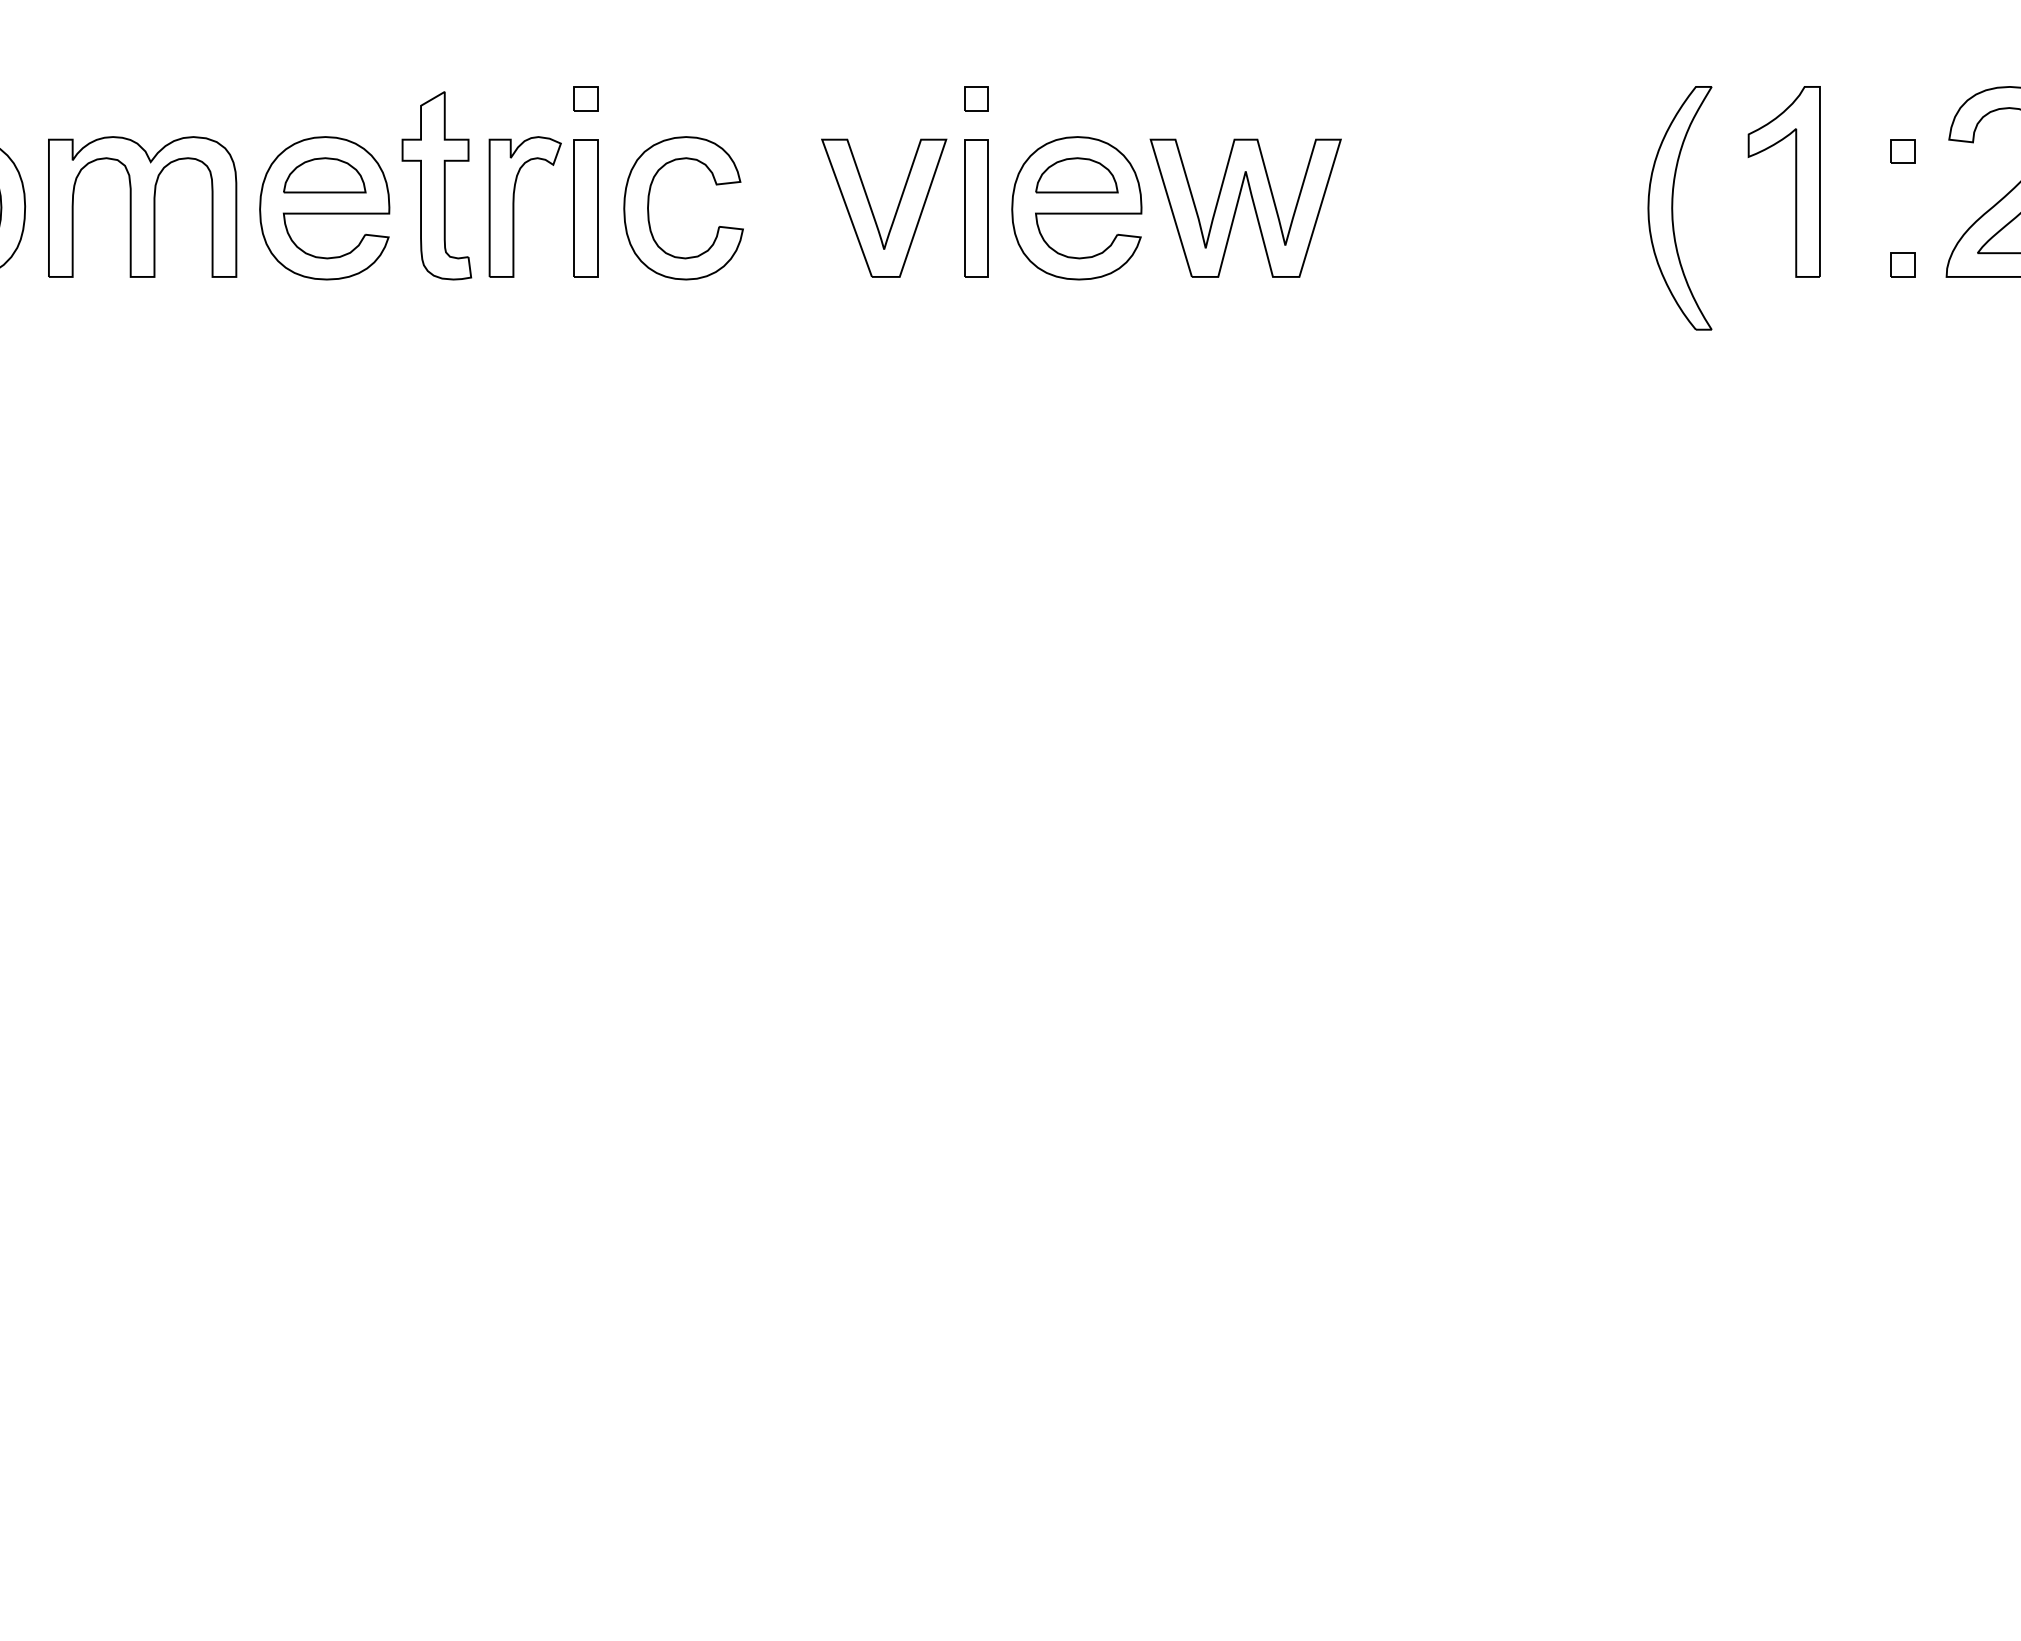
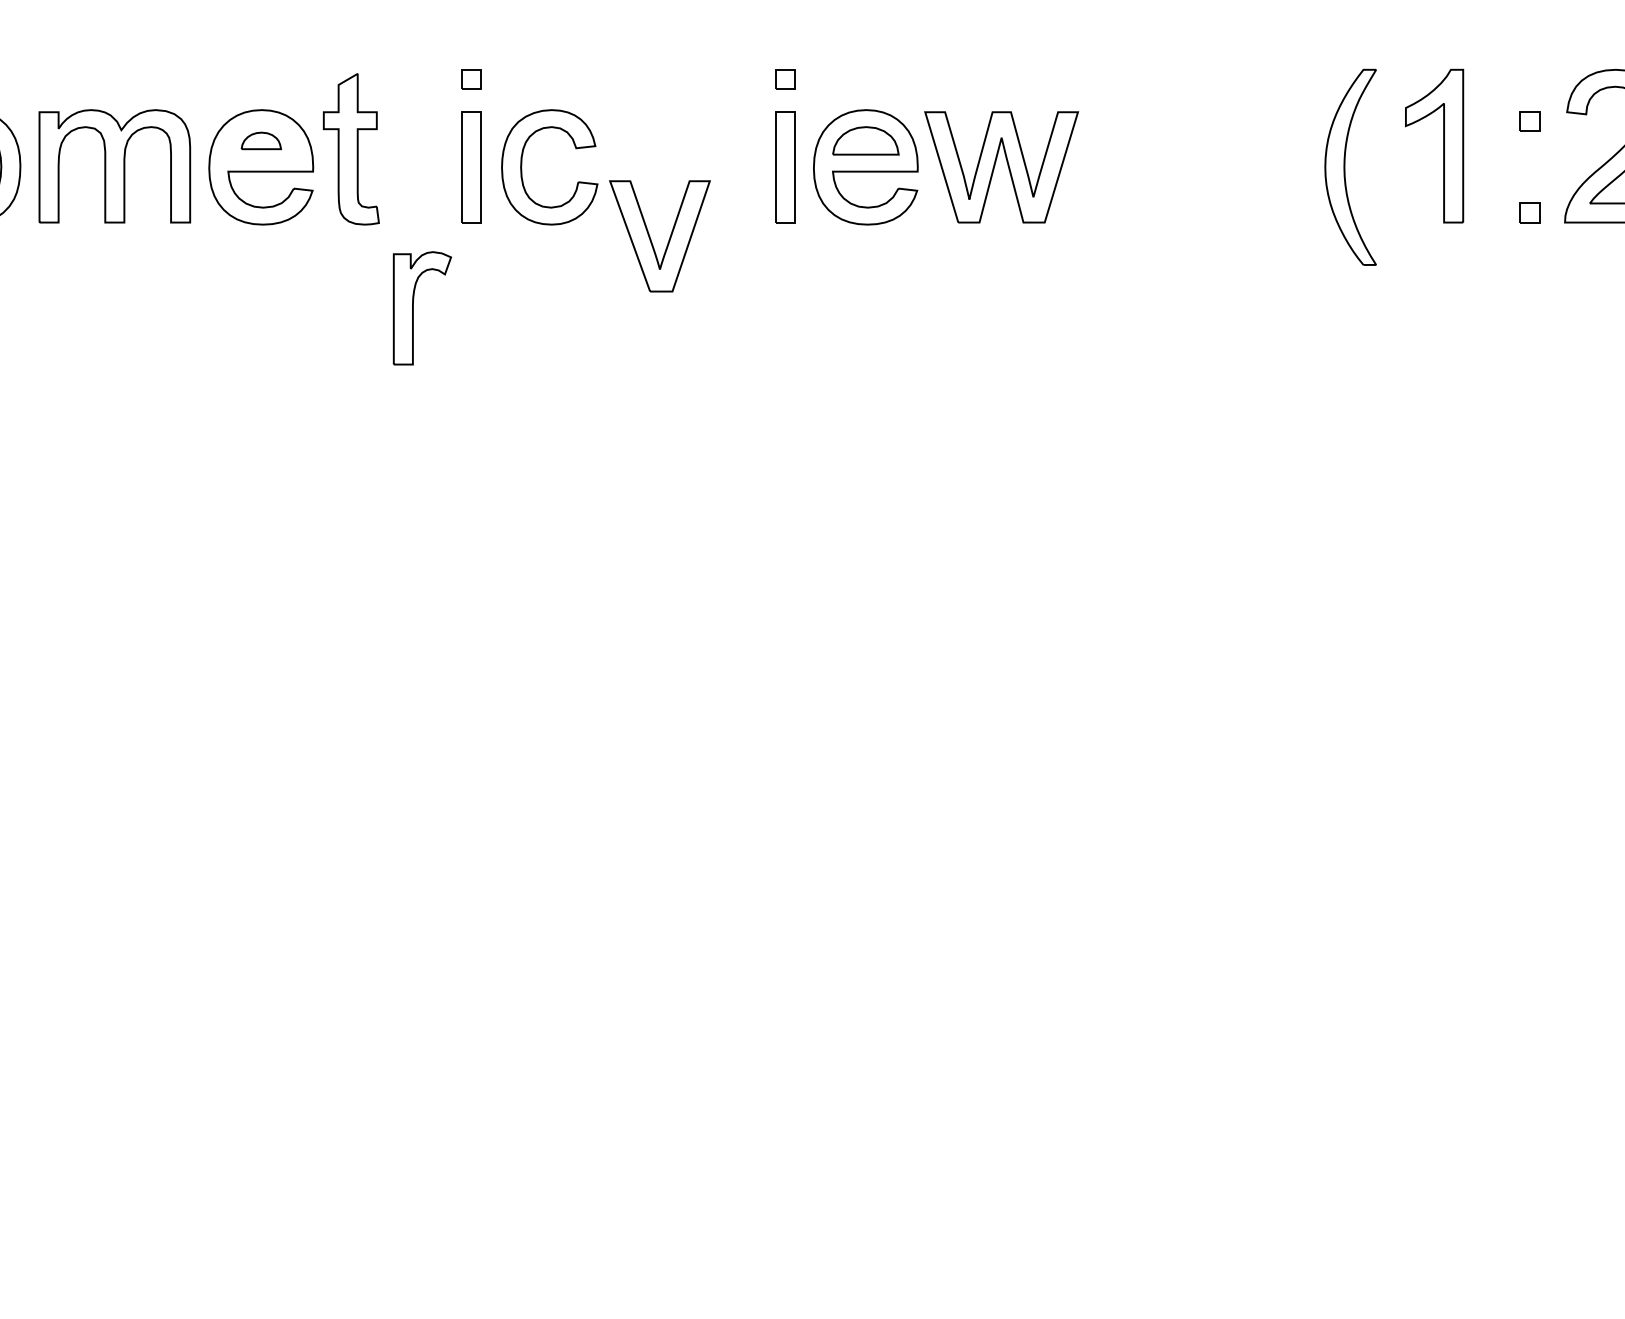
part: (325, 174) -> (261, 140), size x0.6
part: (514, 207) -> (413, 308), moved
part: (873, 212) -> (651, 239), moved

